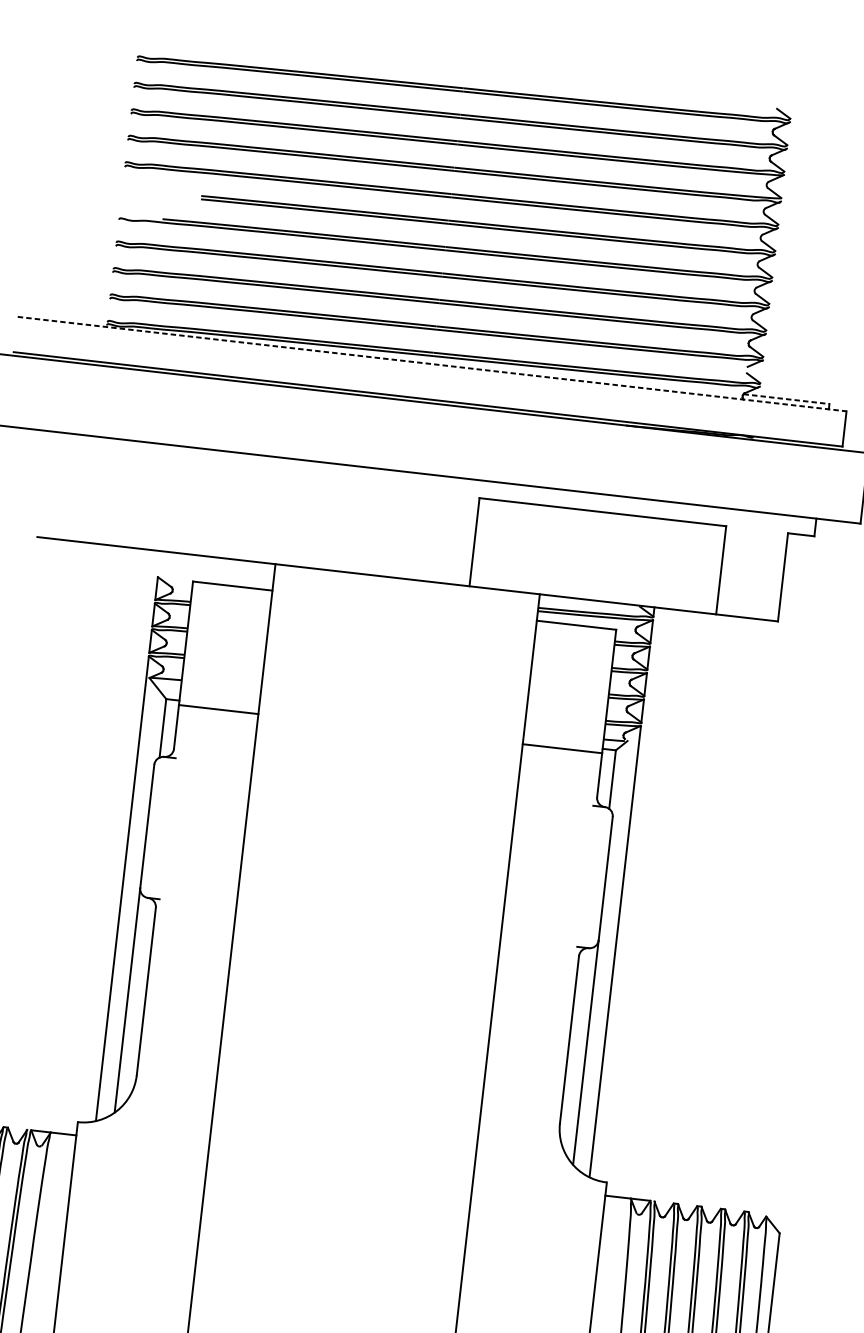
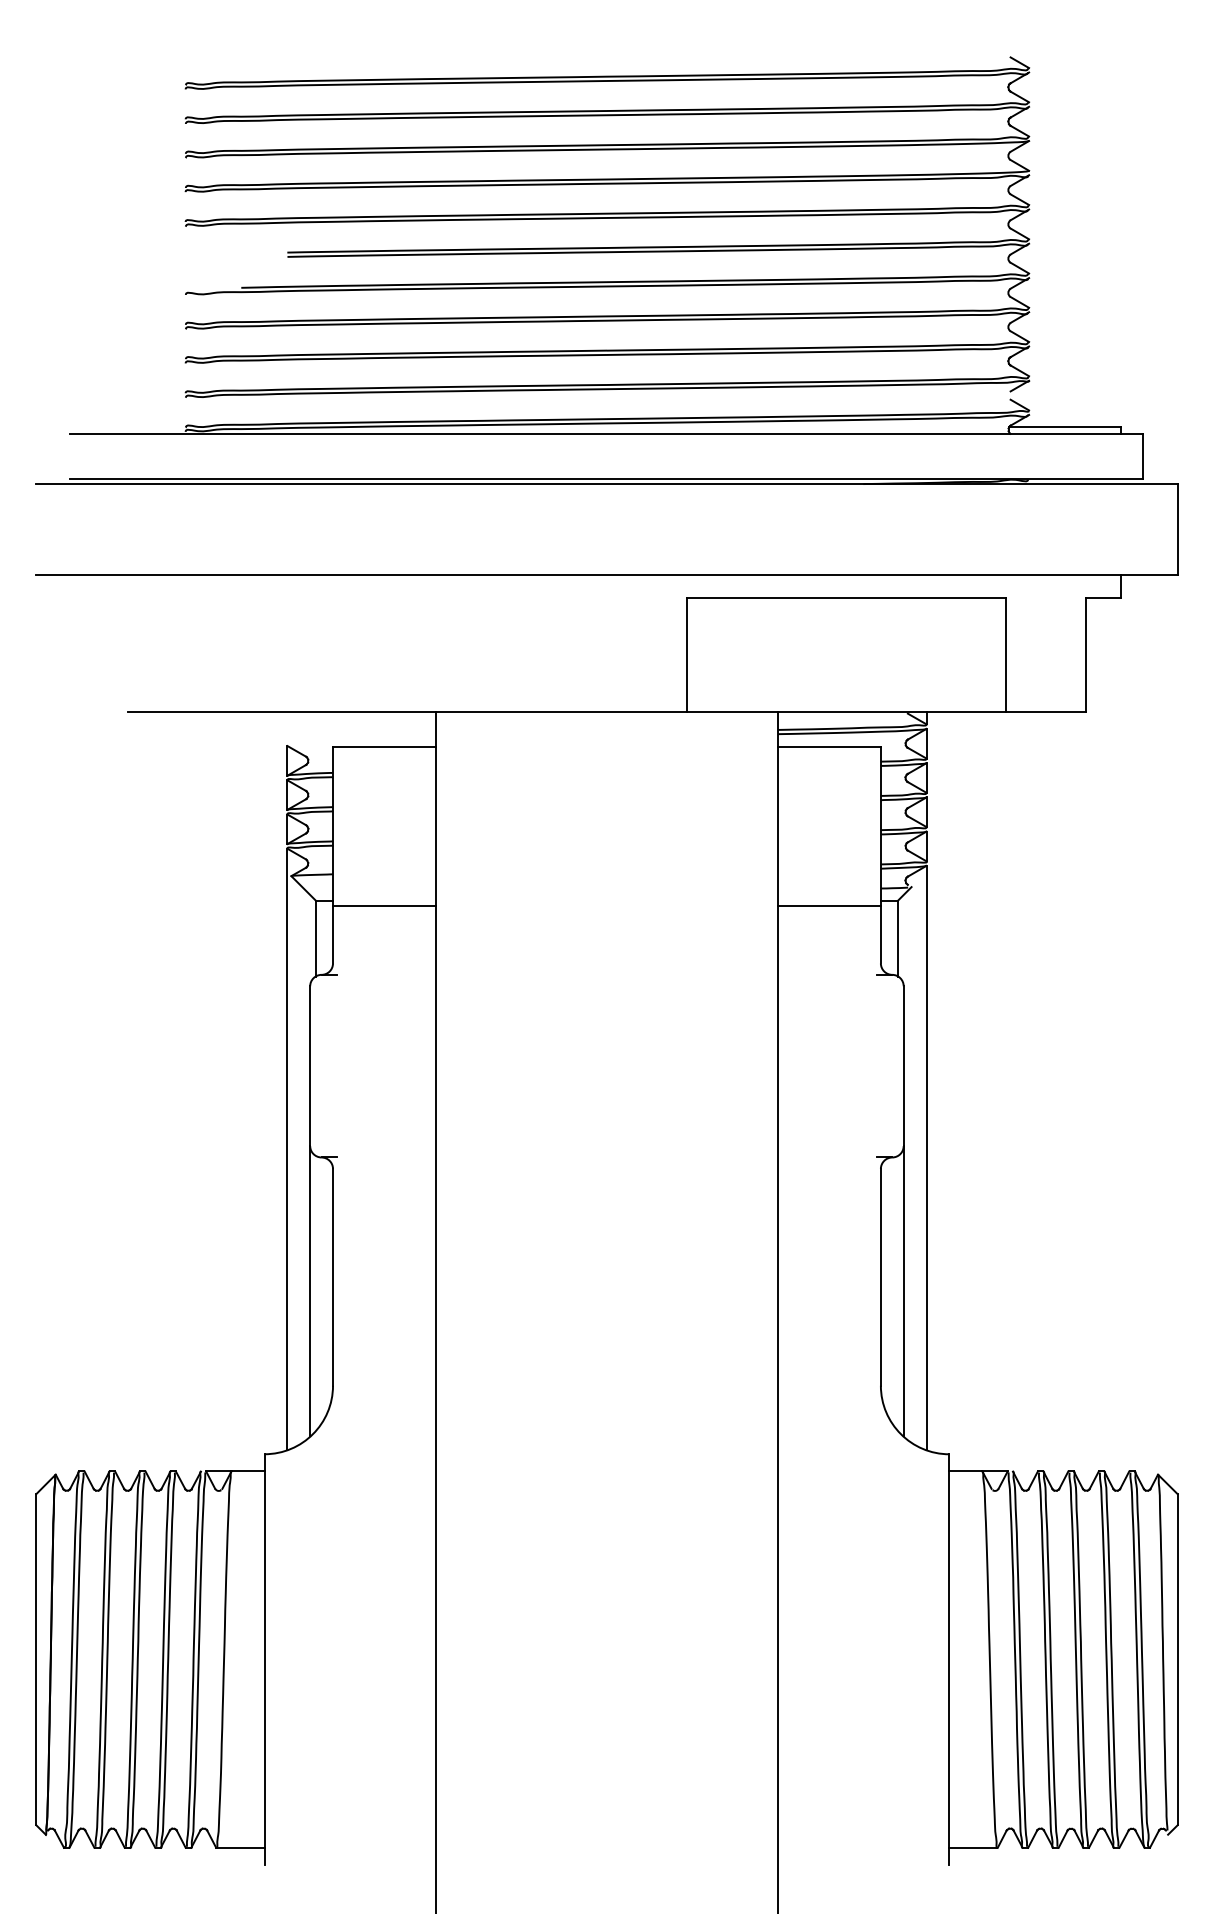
line: (431, 363) -> (606, 433), dashed -> solid
line: (786, 399) -> (1064, 427), dashed -> solid

